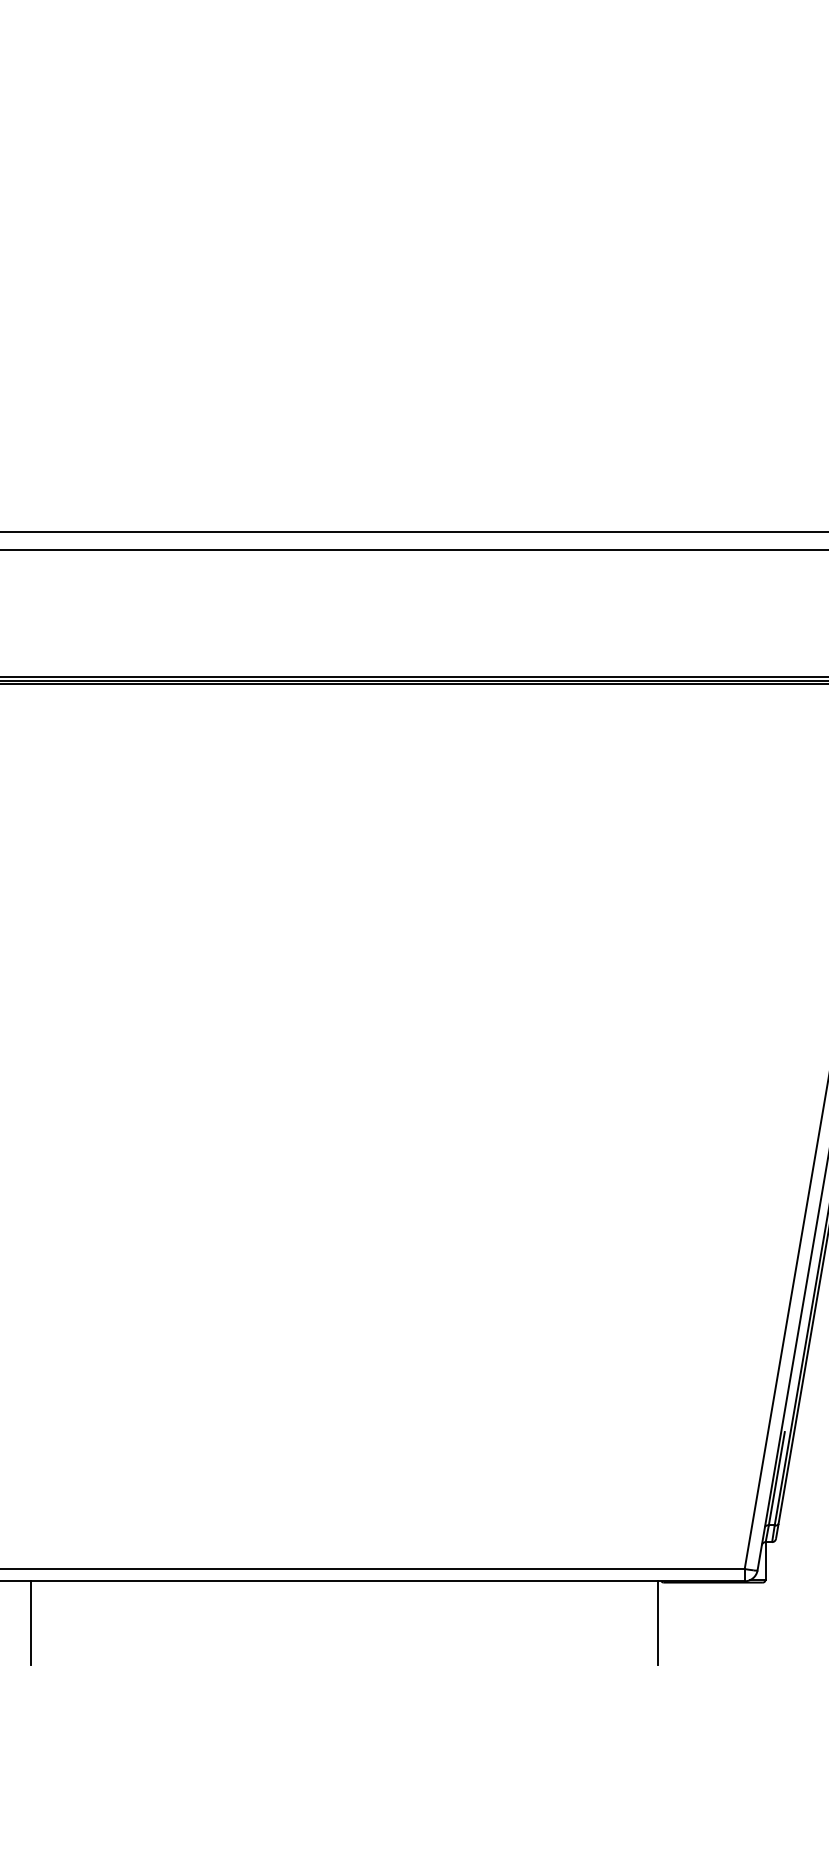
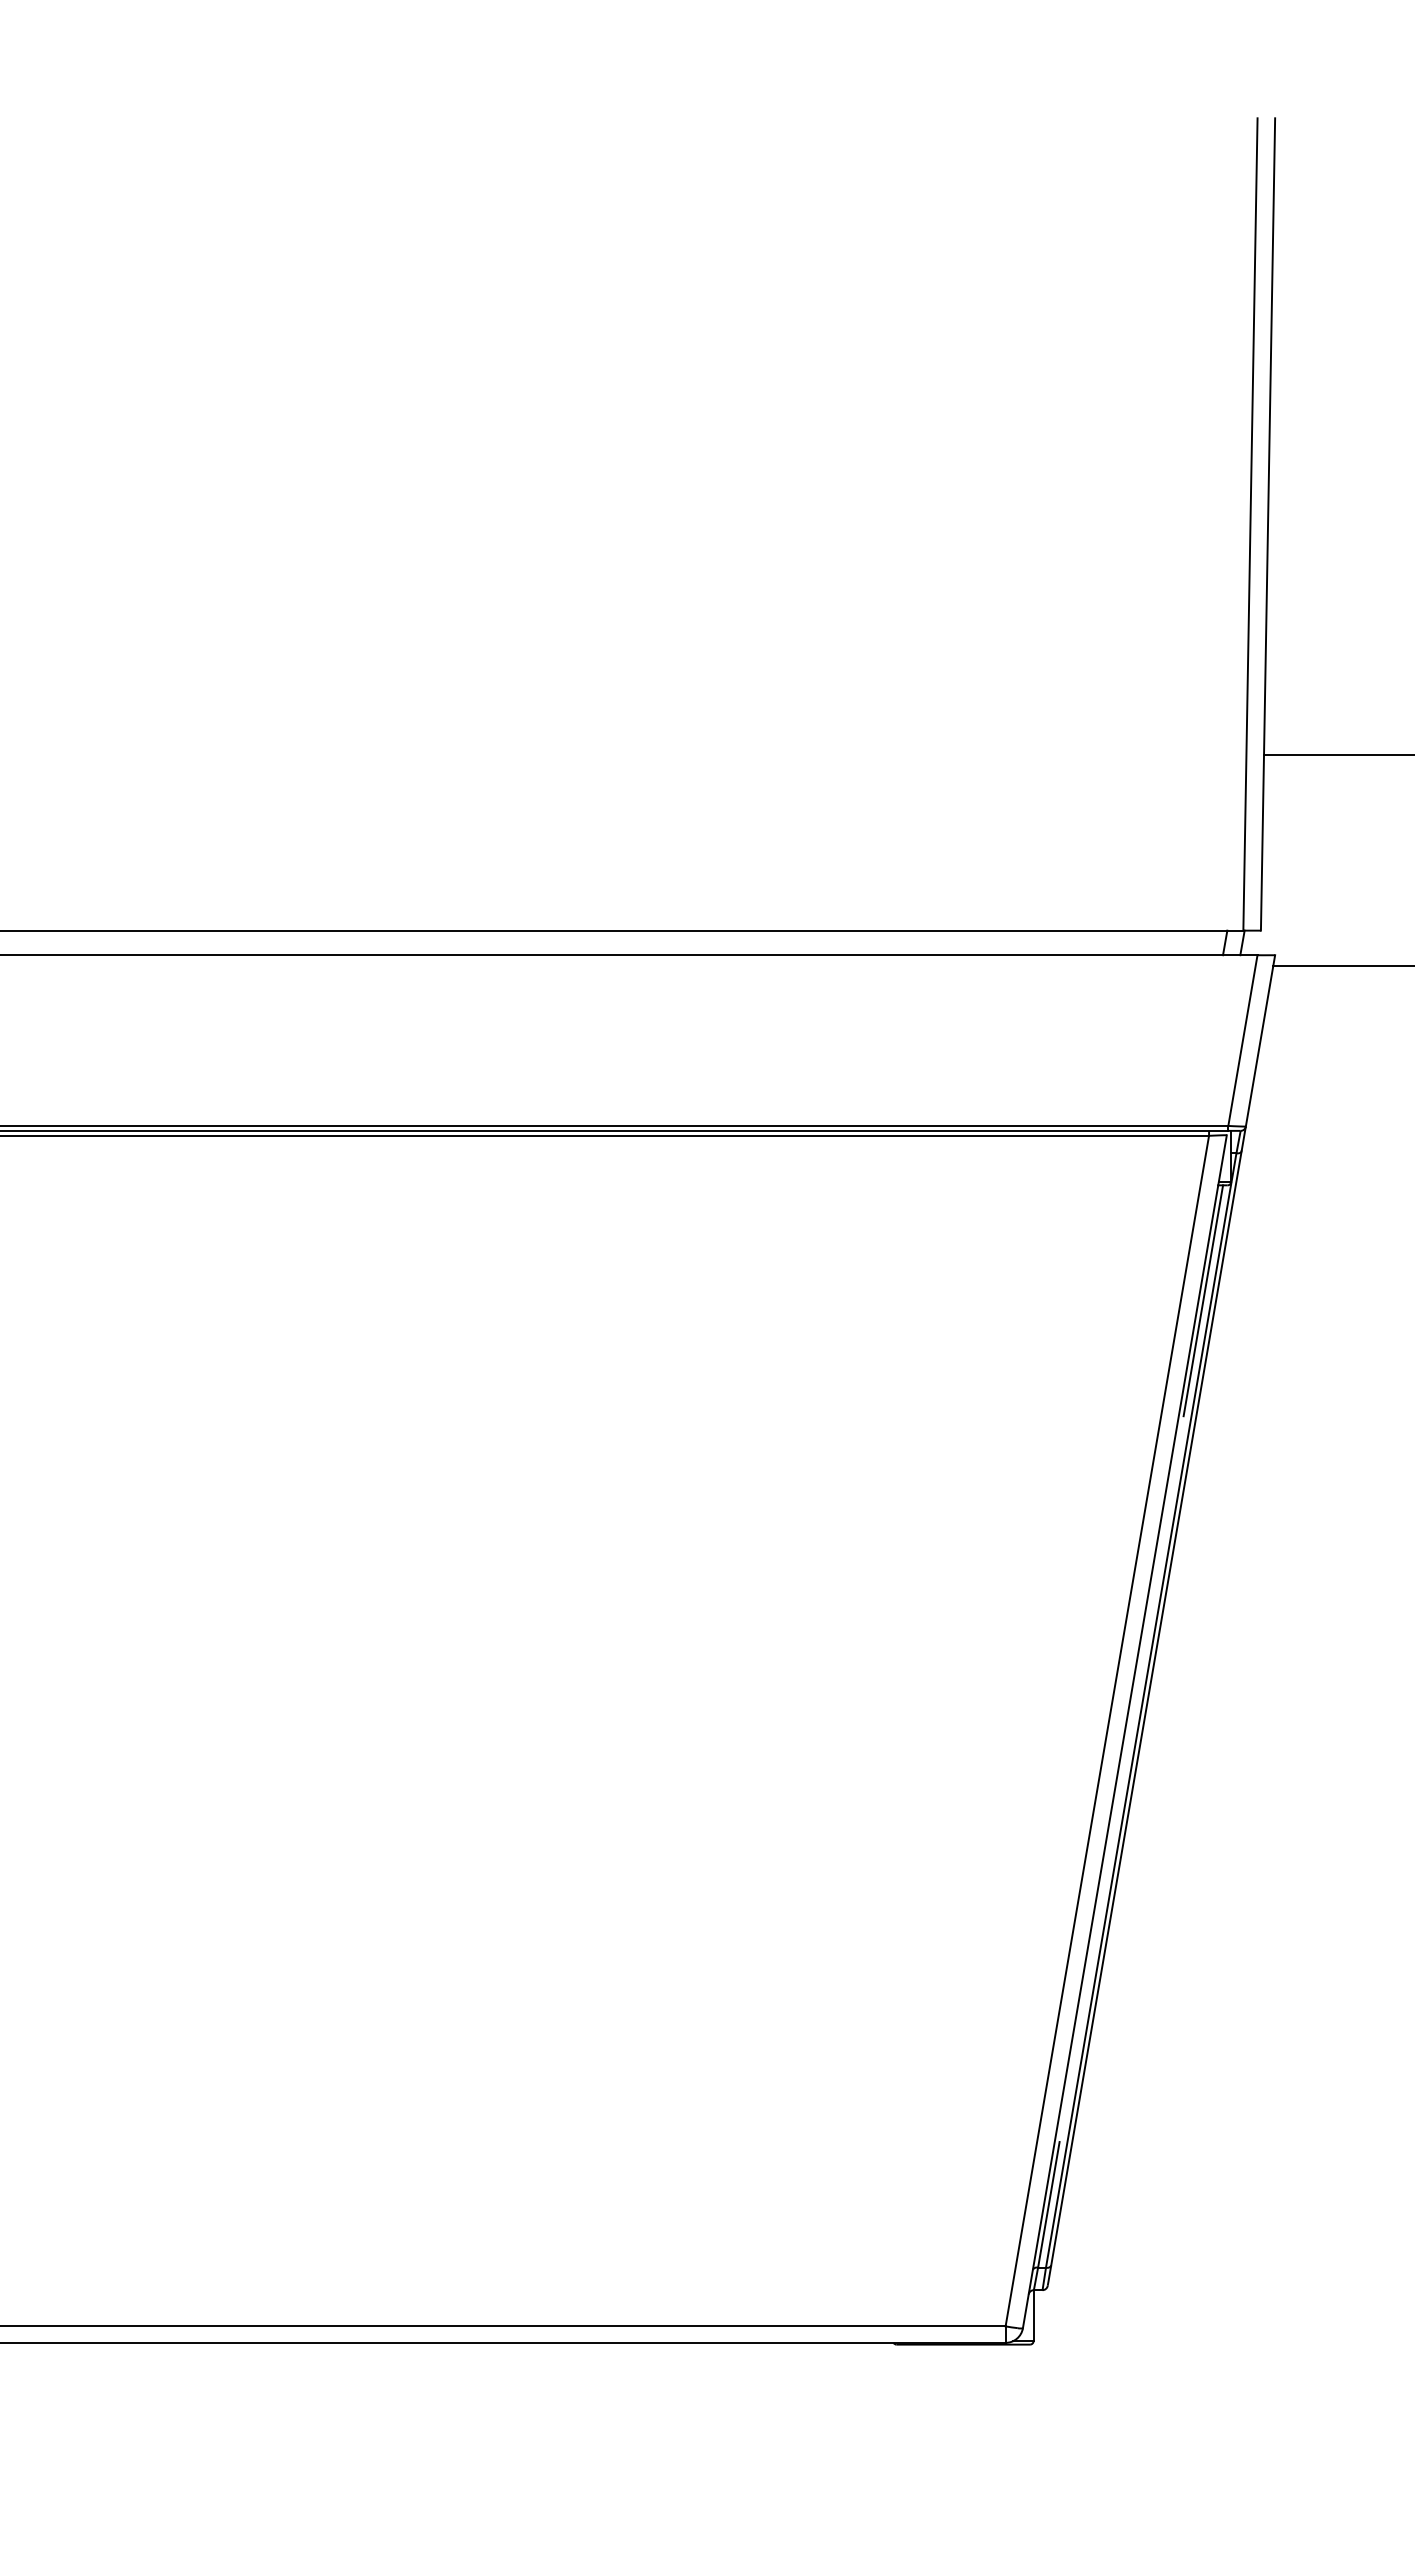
line: (31, 1622) -> (45, 2398), removed
line: (657, 1622) -> (888, 2398), removed

